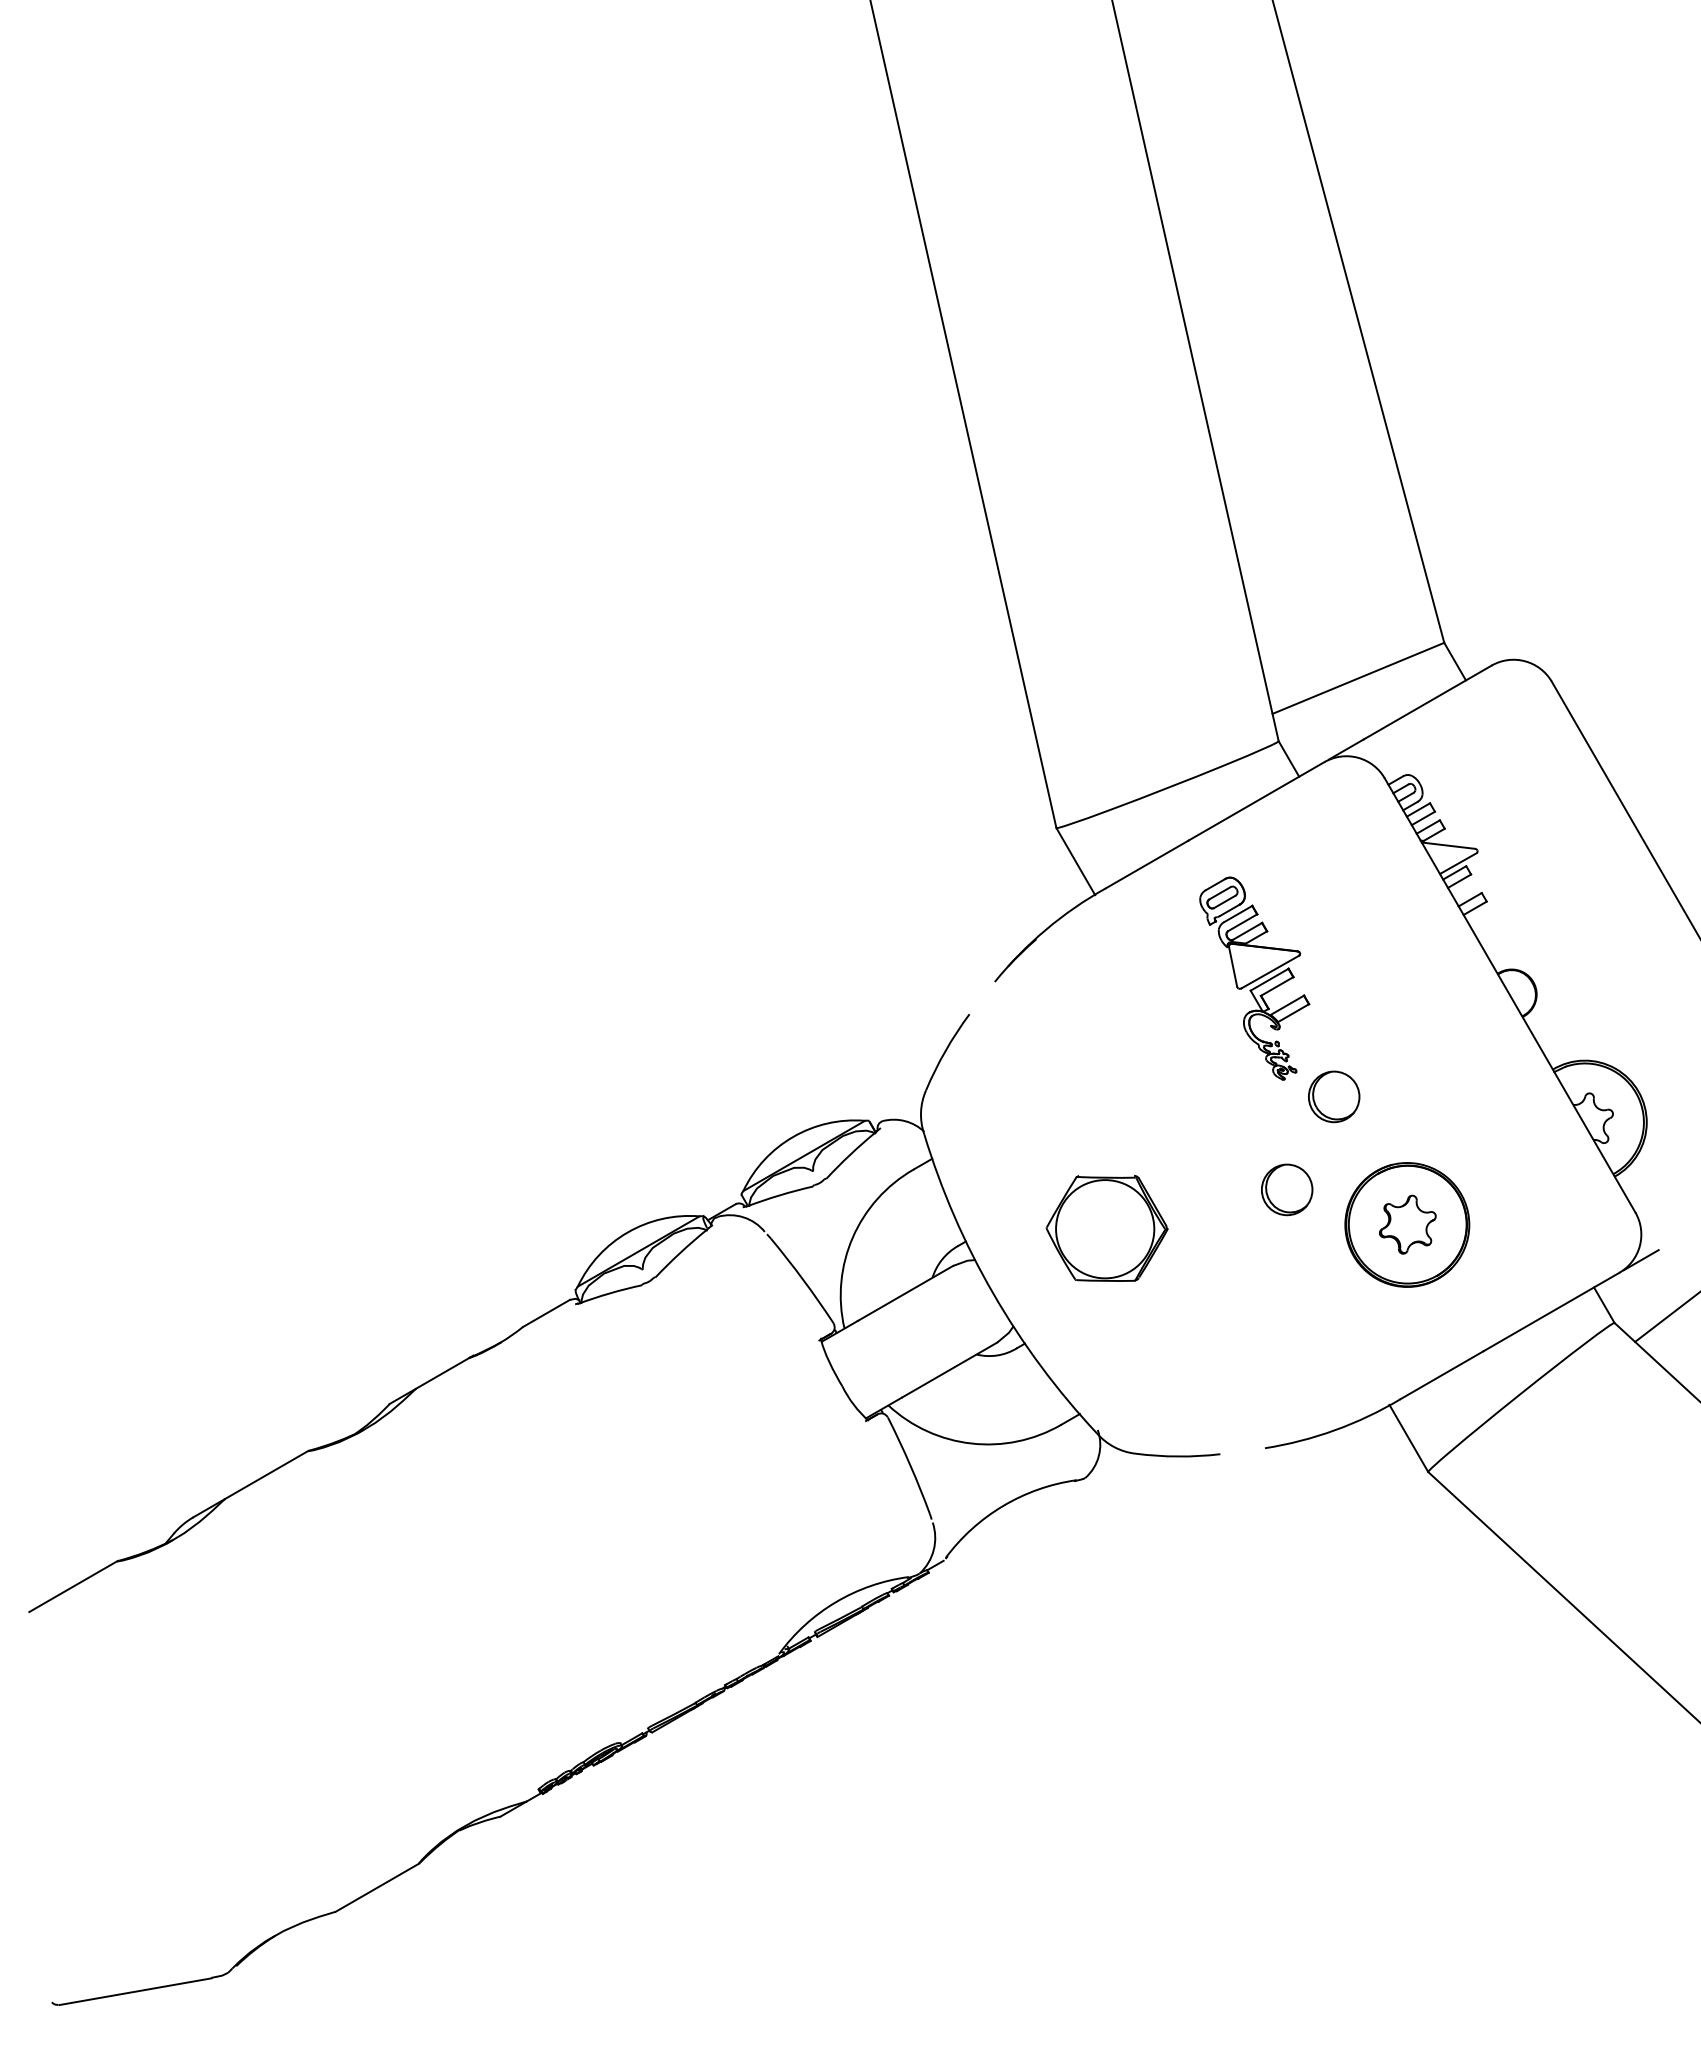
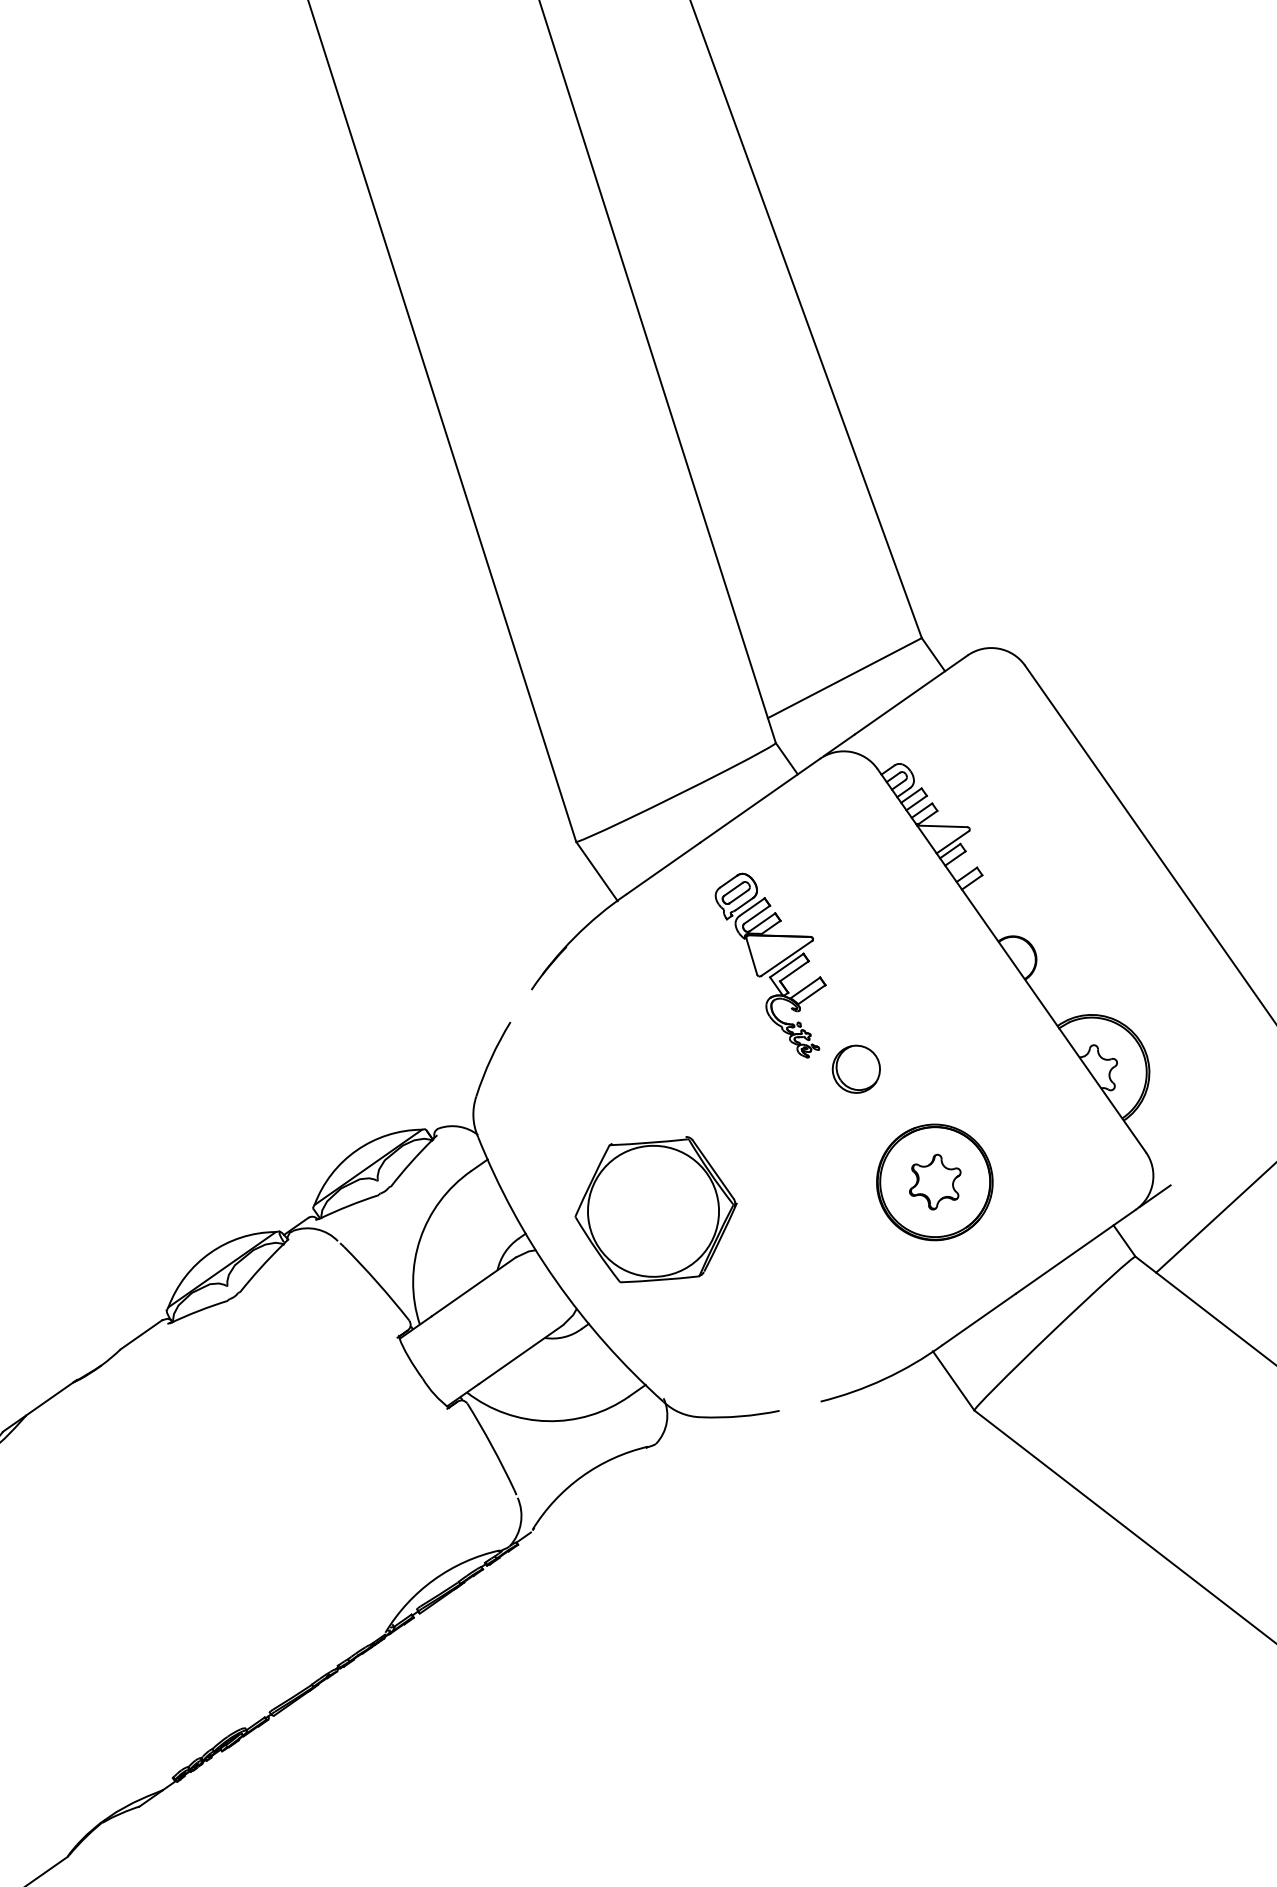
part: (1287, 1189) -> (820, 1159), removed
part: (1106, 1228) -> (655, 1210), size x1.43

